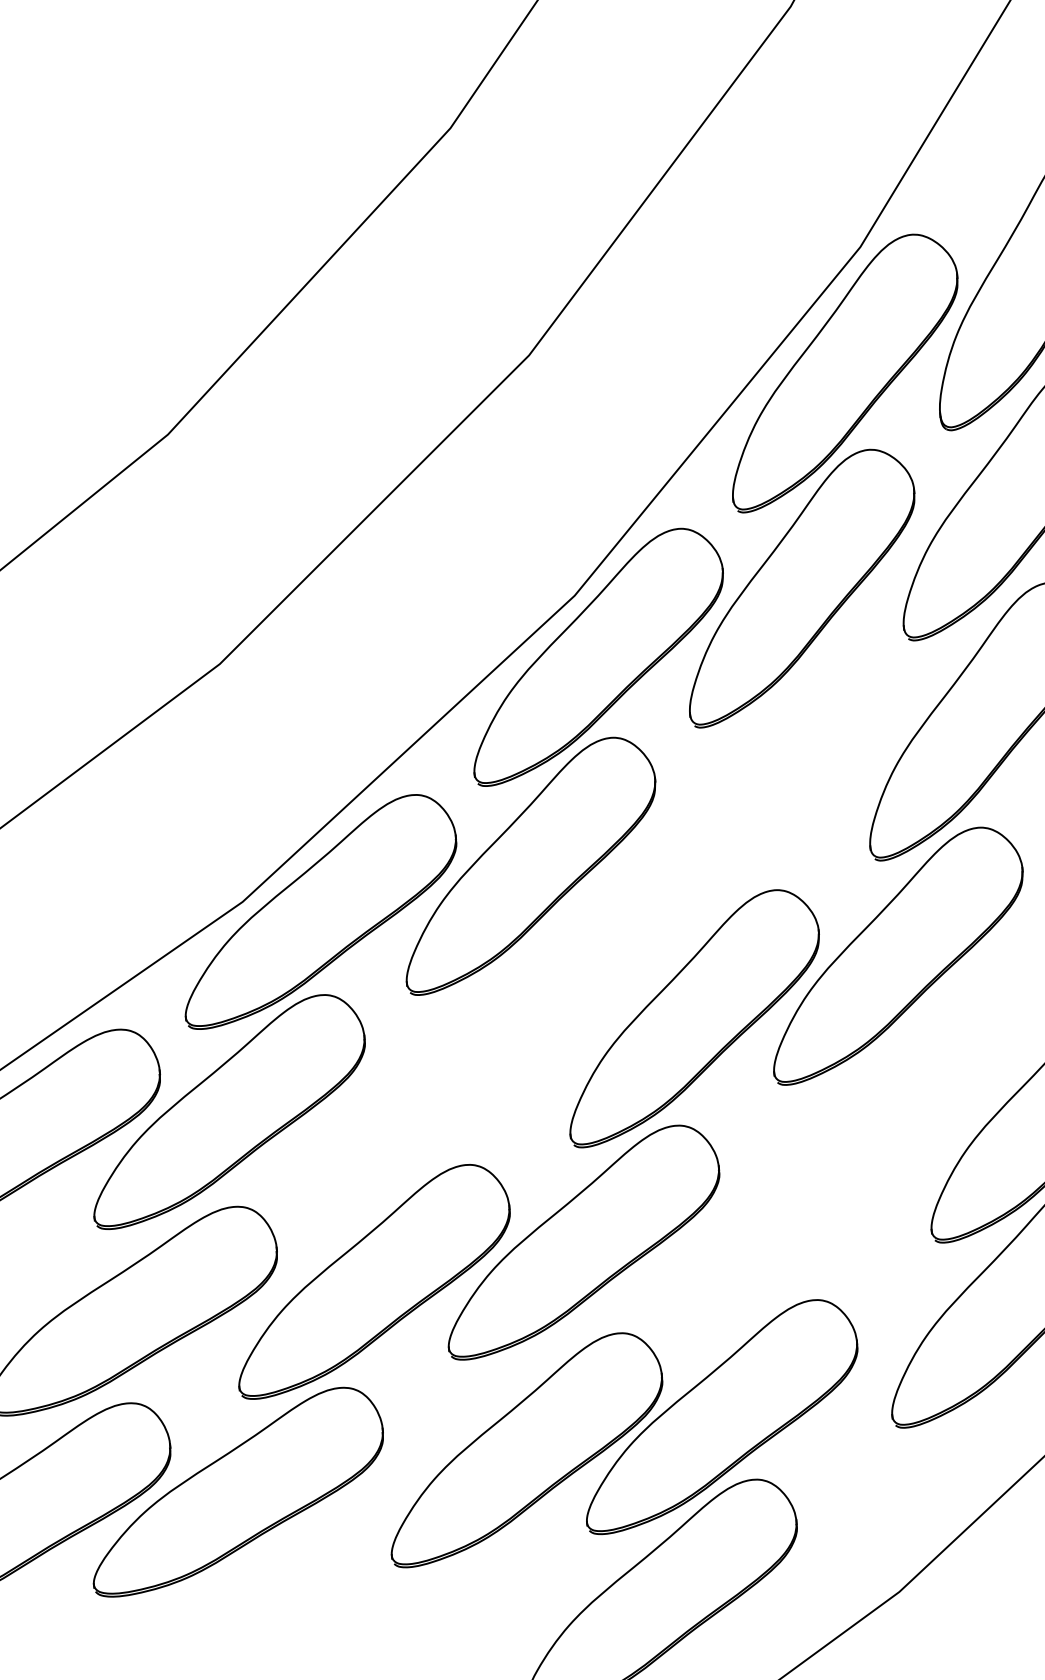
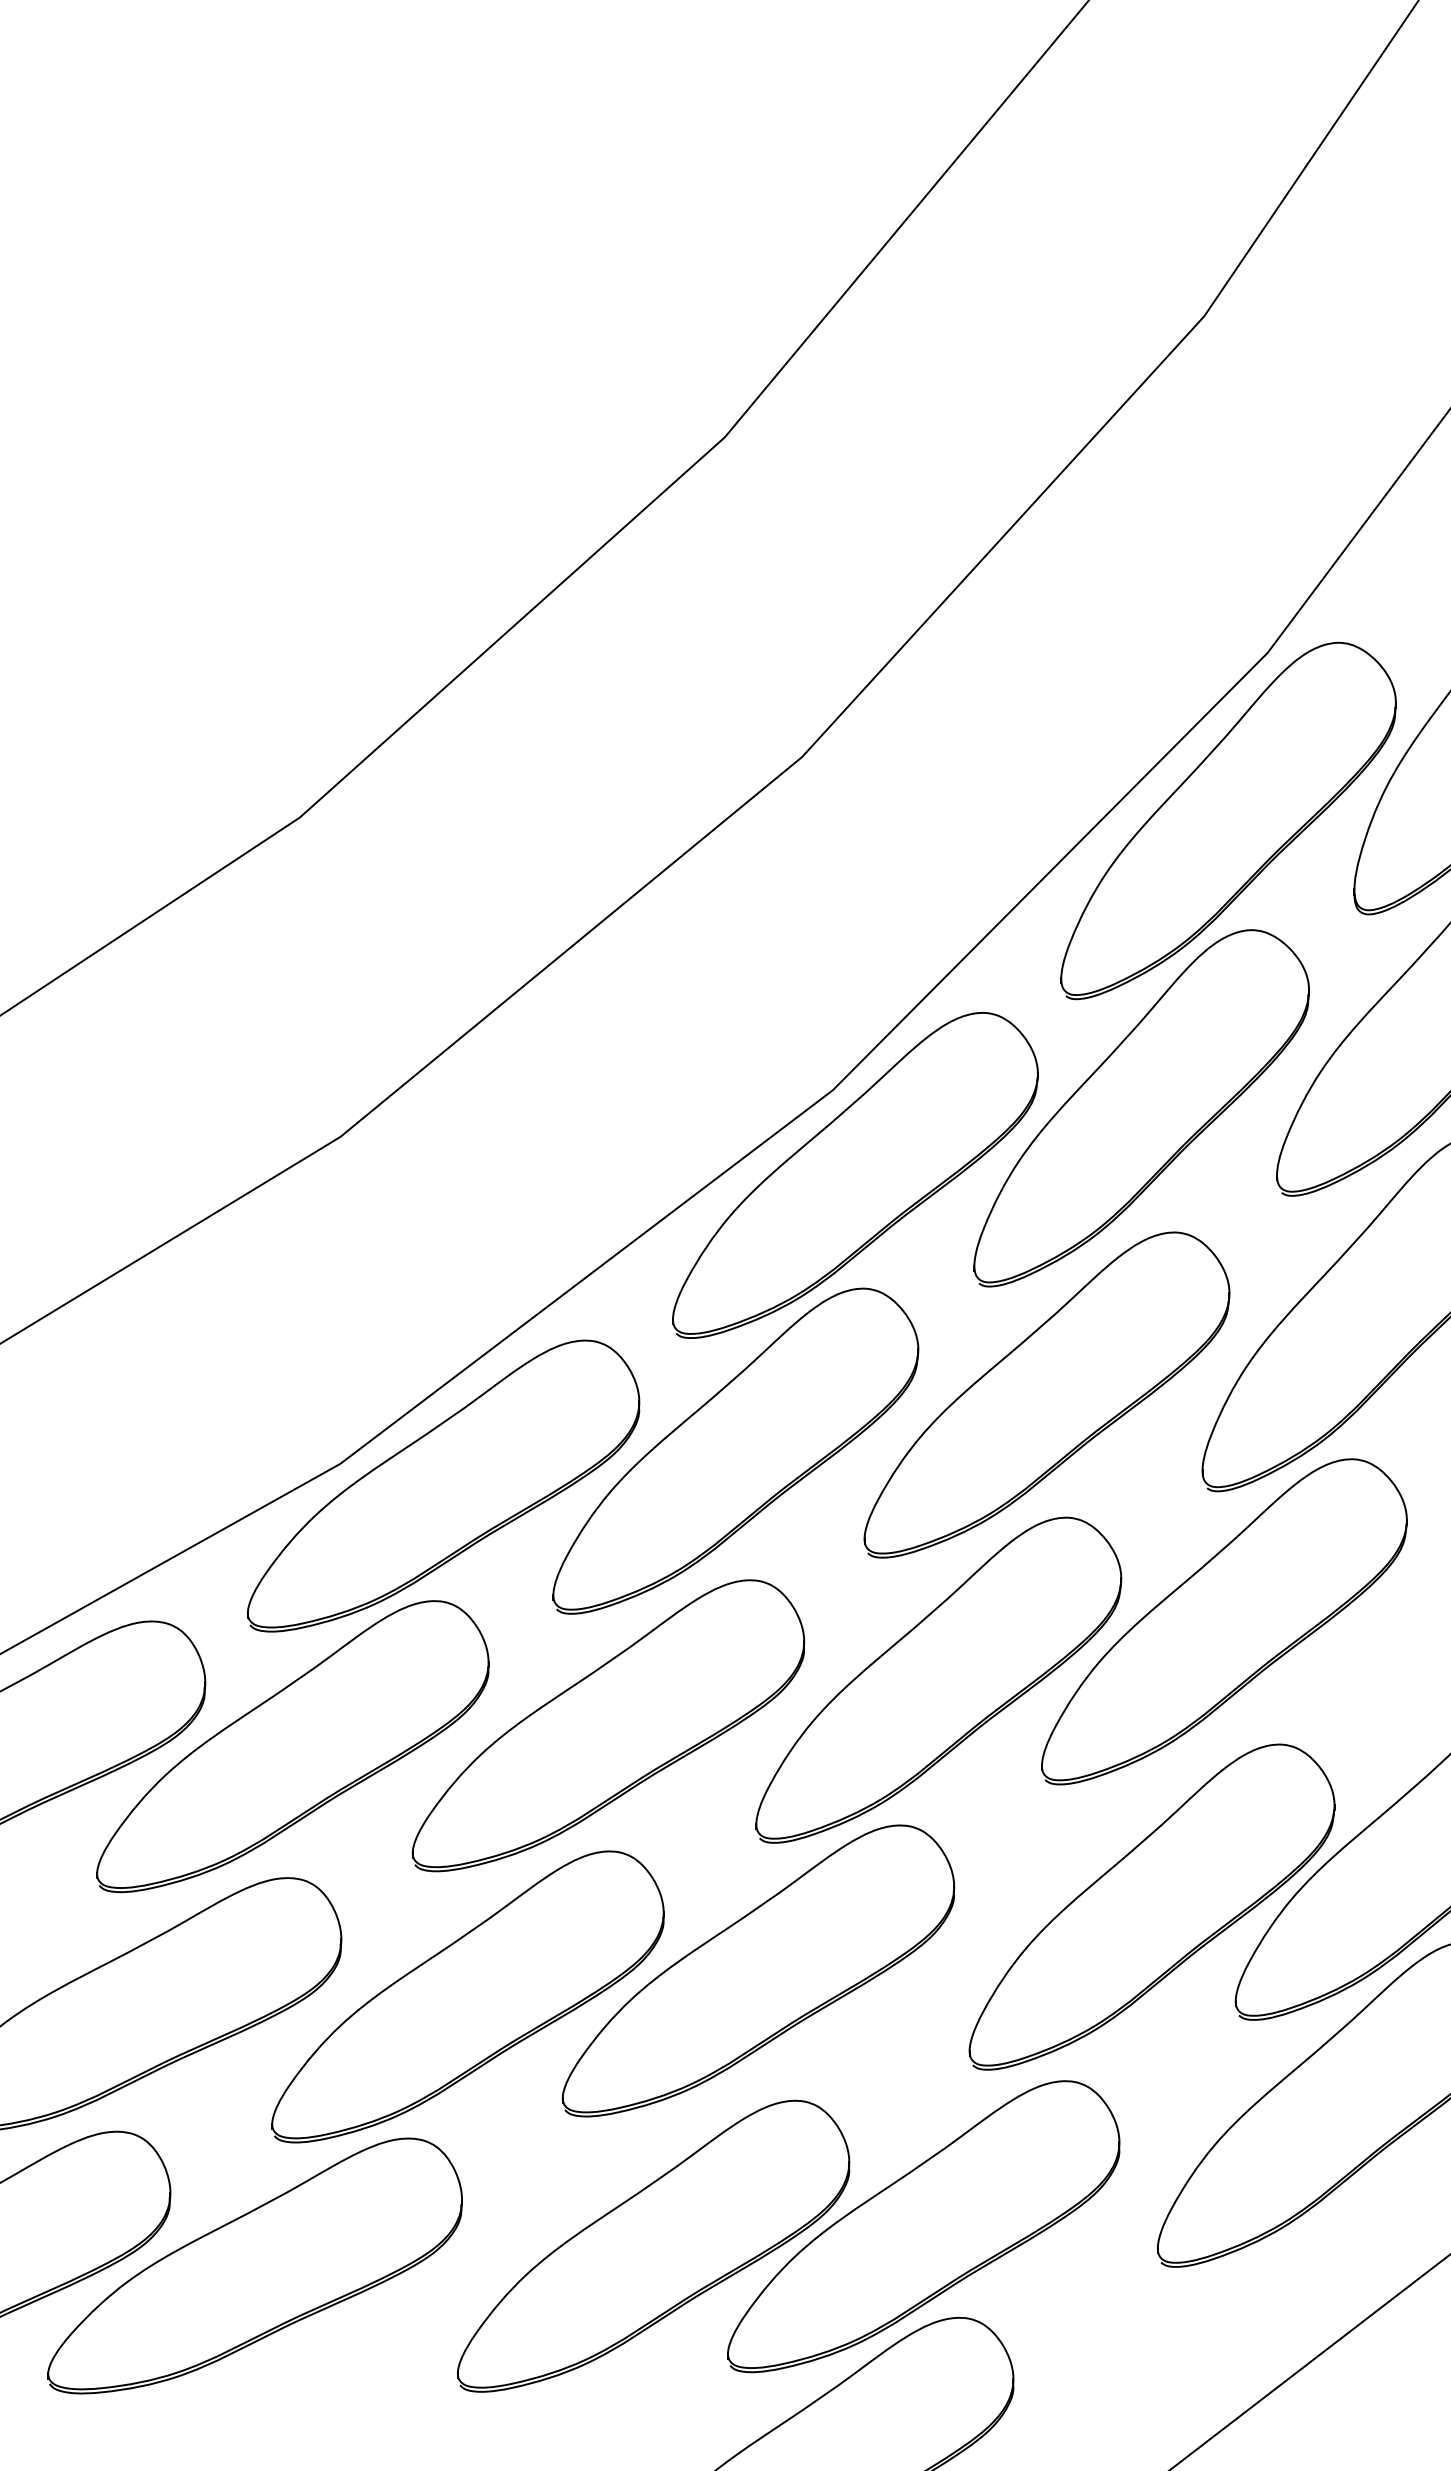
part: (751, 802) -> (1046, 1394), added
part: (456, 1073) -> (608, 1725), added
part: (863, 1167) -> (1151, 1906), added

